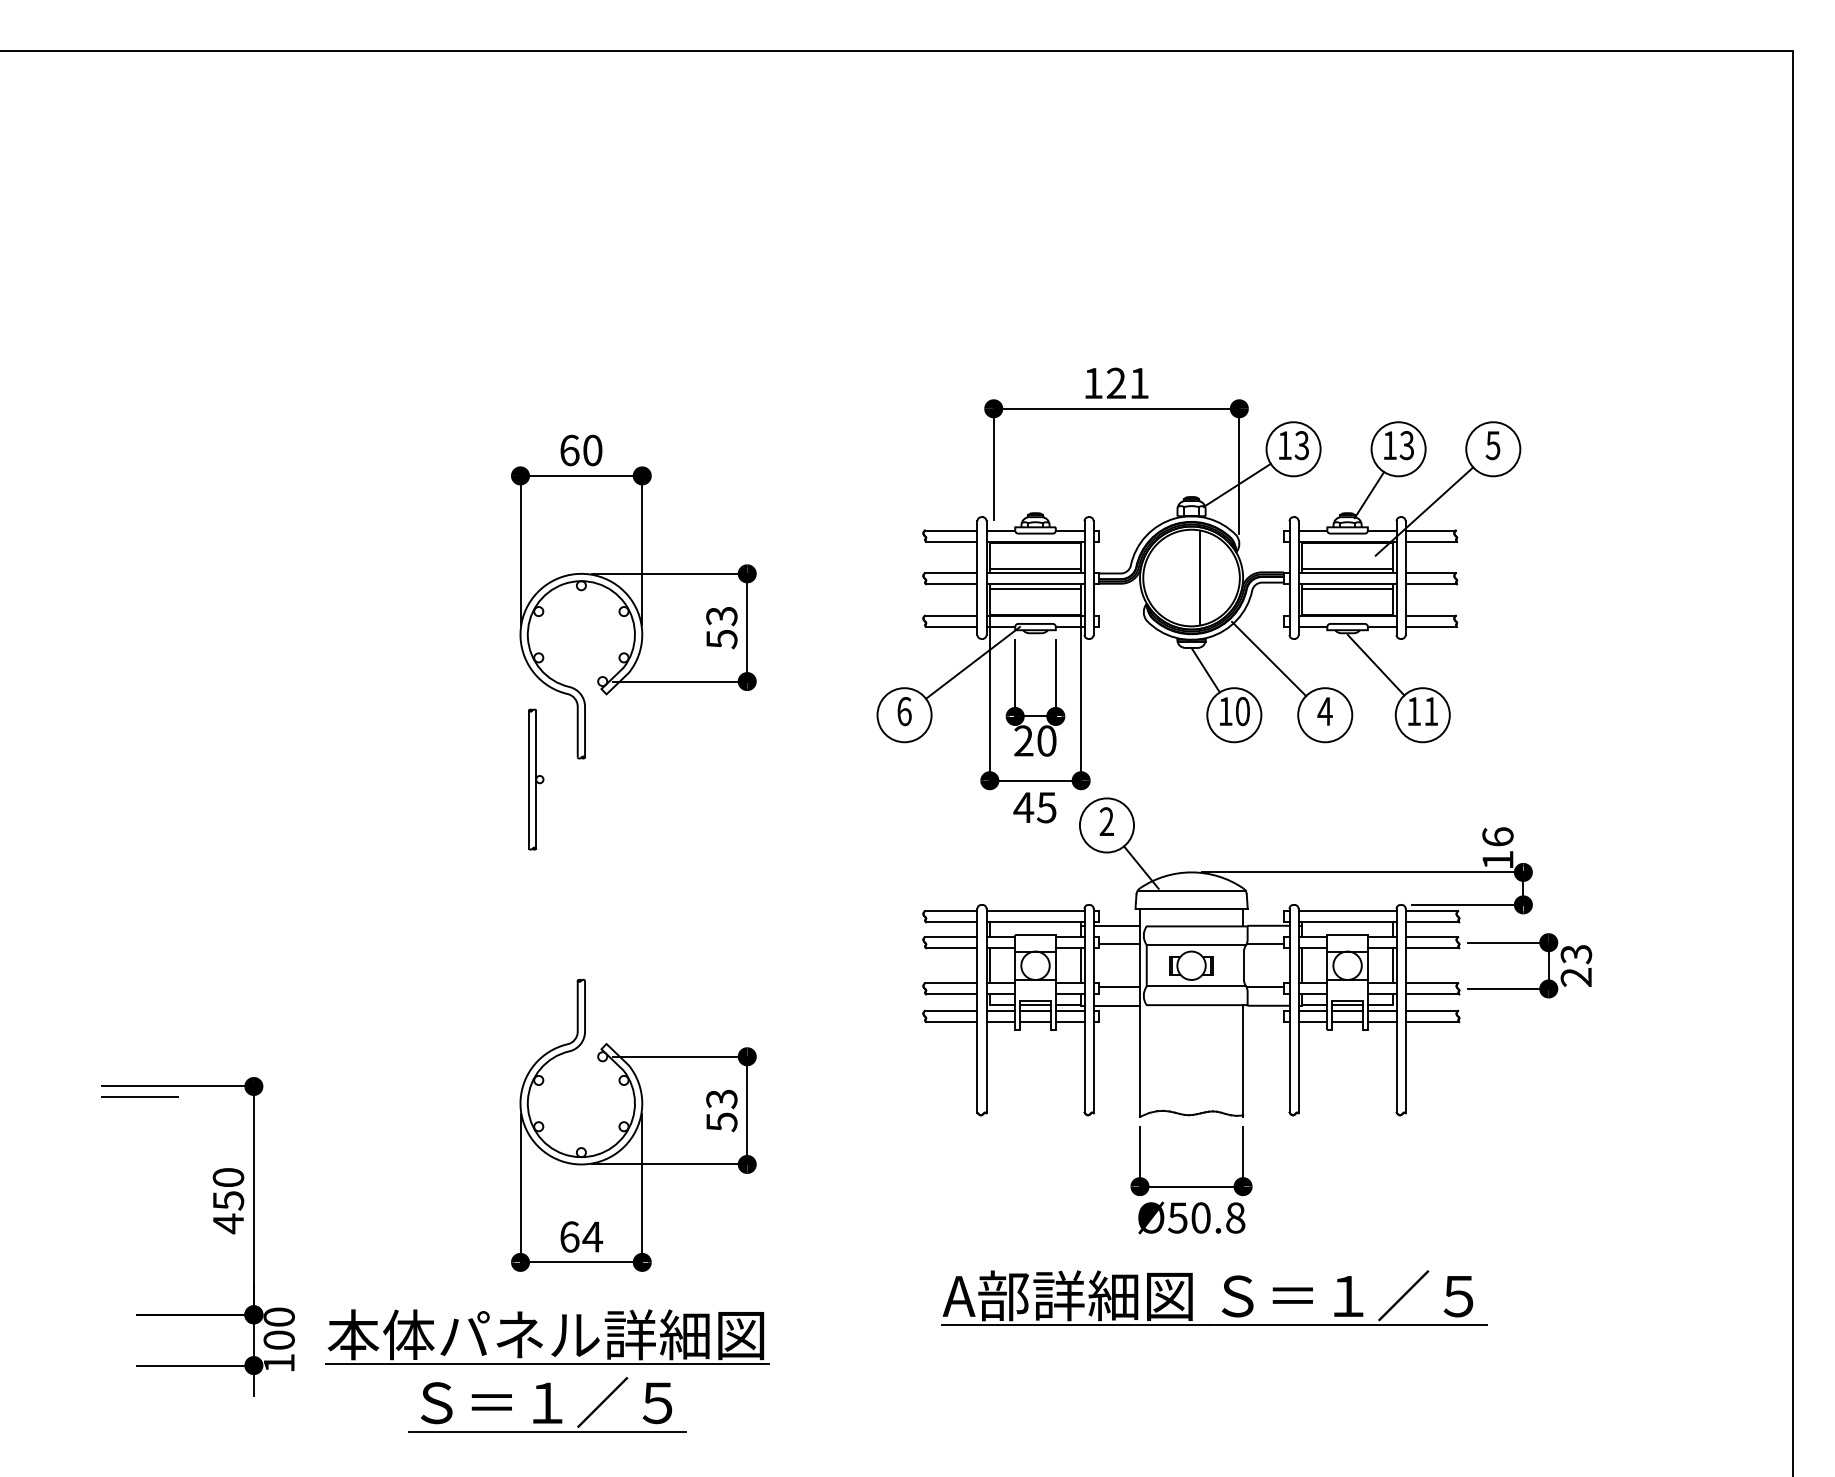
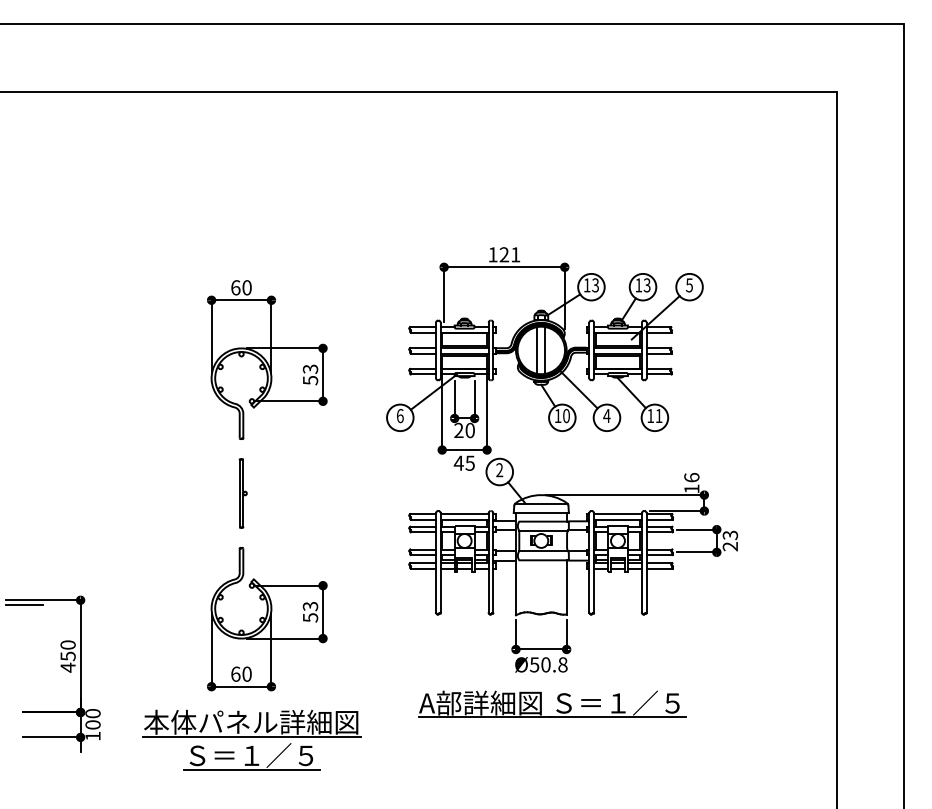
line: (1183, 578) -> (537, 350), added
part: (534, 779) -> (242, 493), moved
text: (593, 1235) -> (247, 673), 64 -> 60
part: (546, 1369) -> (251, 739), moved

